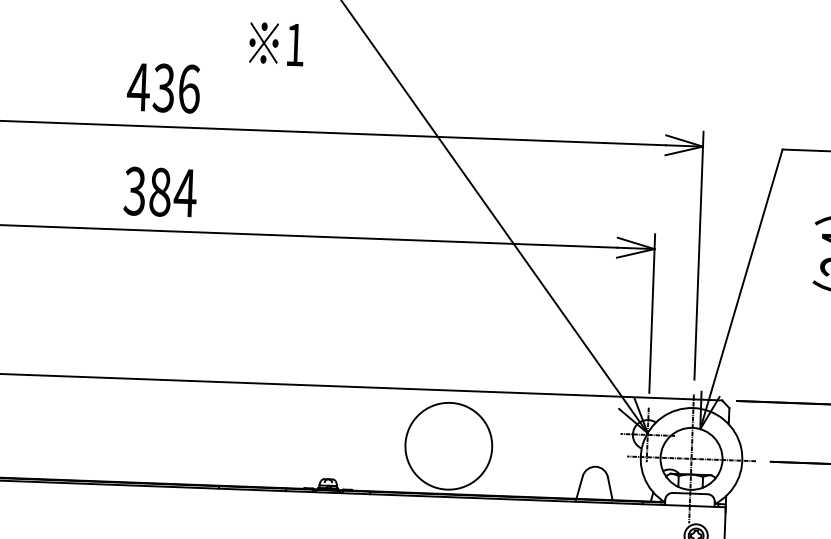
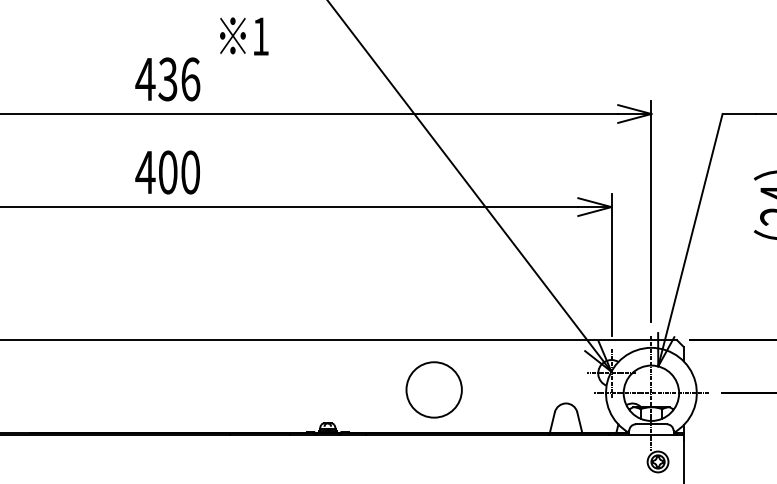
text: (276, 44) -> (244, 36), moved
text: (159, 192) -> (167, 172), 384 -> 400
circle: (448, 445) -> (433, 389), size x0.71

